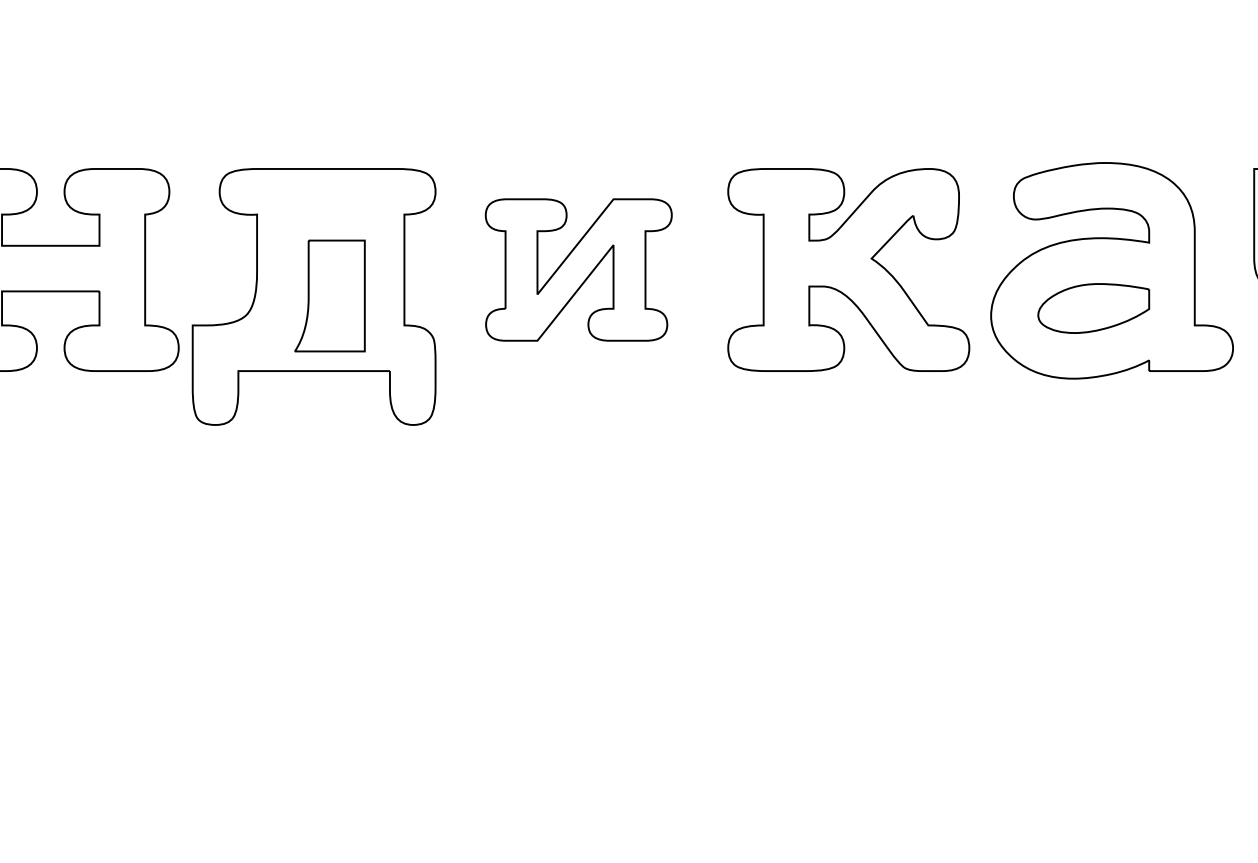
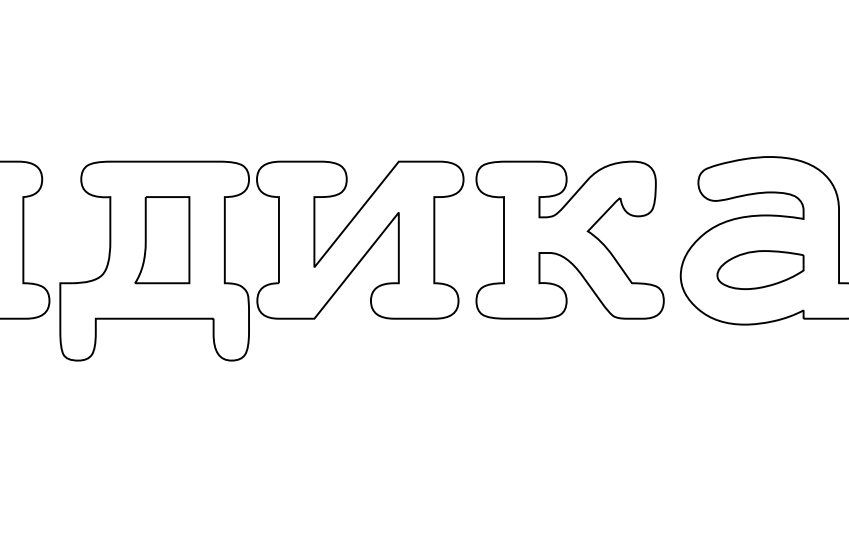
part: (578, 269) -> (360, 239), size x1.43
part: (329, 295) -> (161, 239), moved

